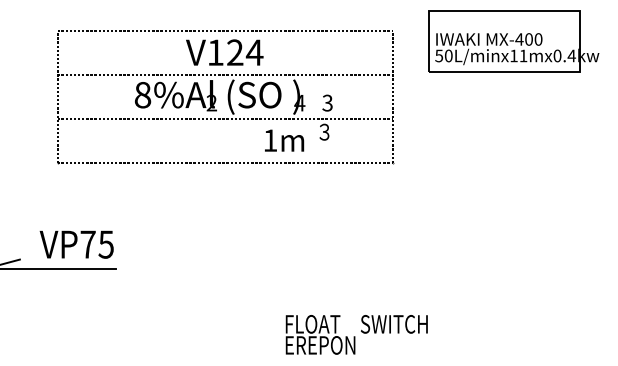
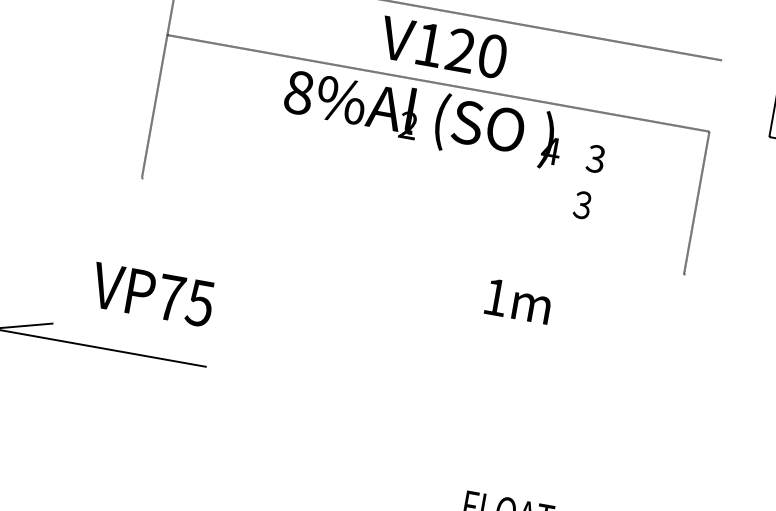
text: (254, 52) -> (492, 55), V124 -> V120
line: (392, 52) -> (715, 95), removed
line: (224, 118) -> (424, 154), removed
text: (284, 140) -> (518, 301), moved
line: (224, 162) -> (411, 225), removed
text: (76, 244) -> (152, 294), moved

